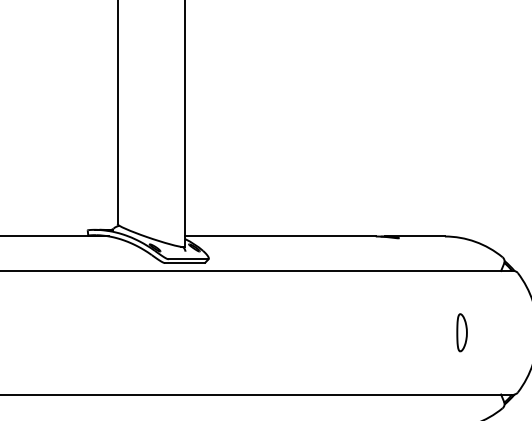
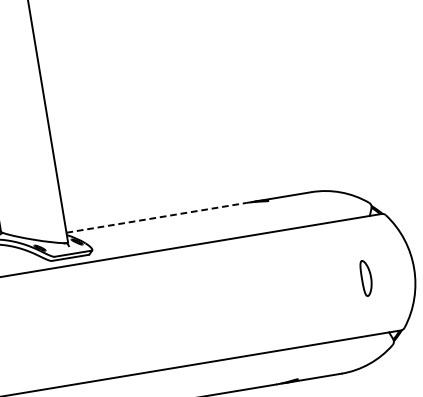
line: (280, 236) -> (156, 217), solid -> dashed
part: (461, 332) -> (365, 278), moved

